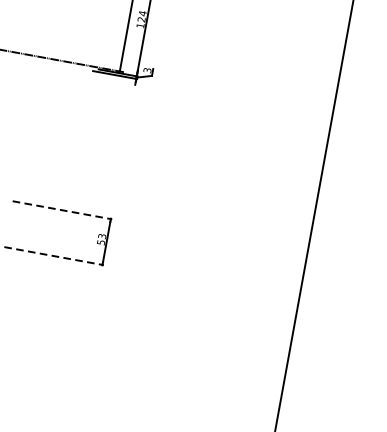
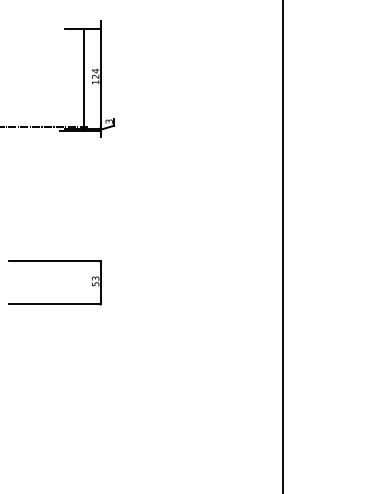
line: (62, 210) -> (55, 261), dashed -> solid
line: (54, 256) -> (55, 304), dashed -> solid

